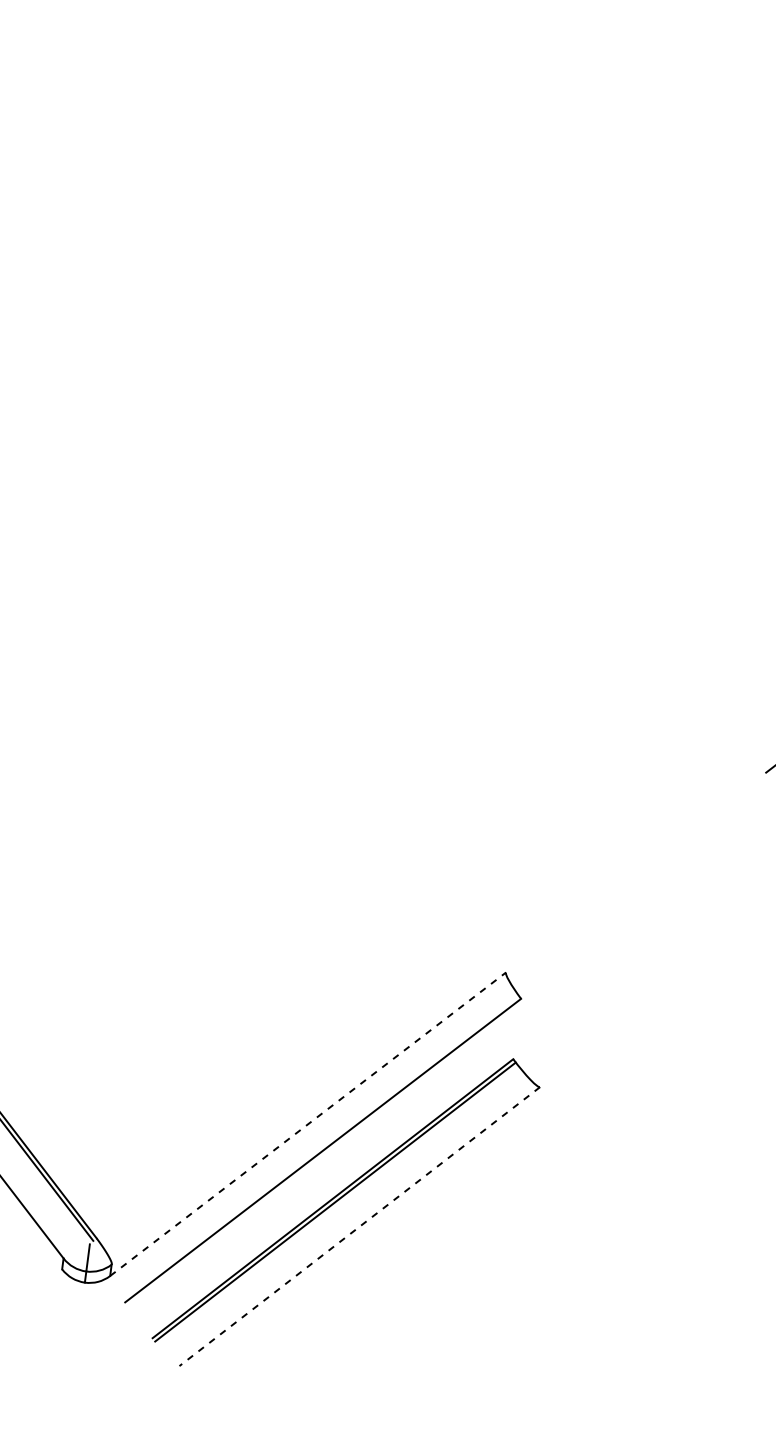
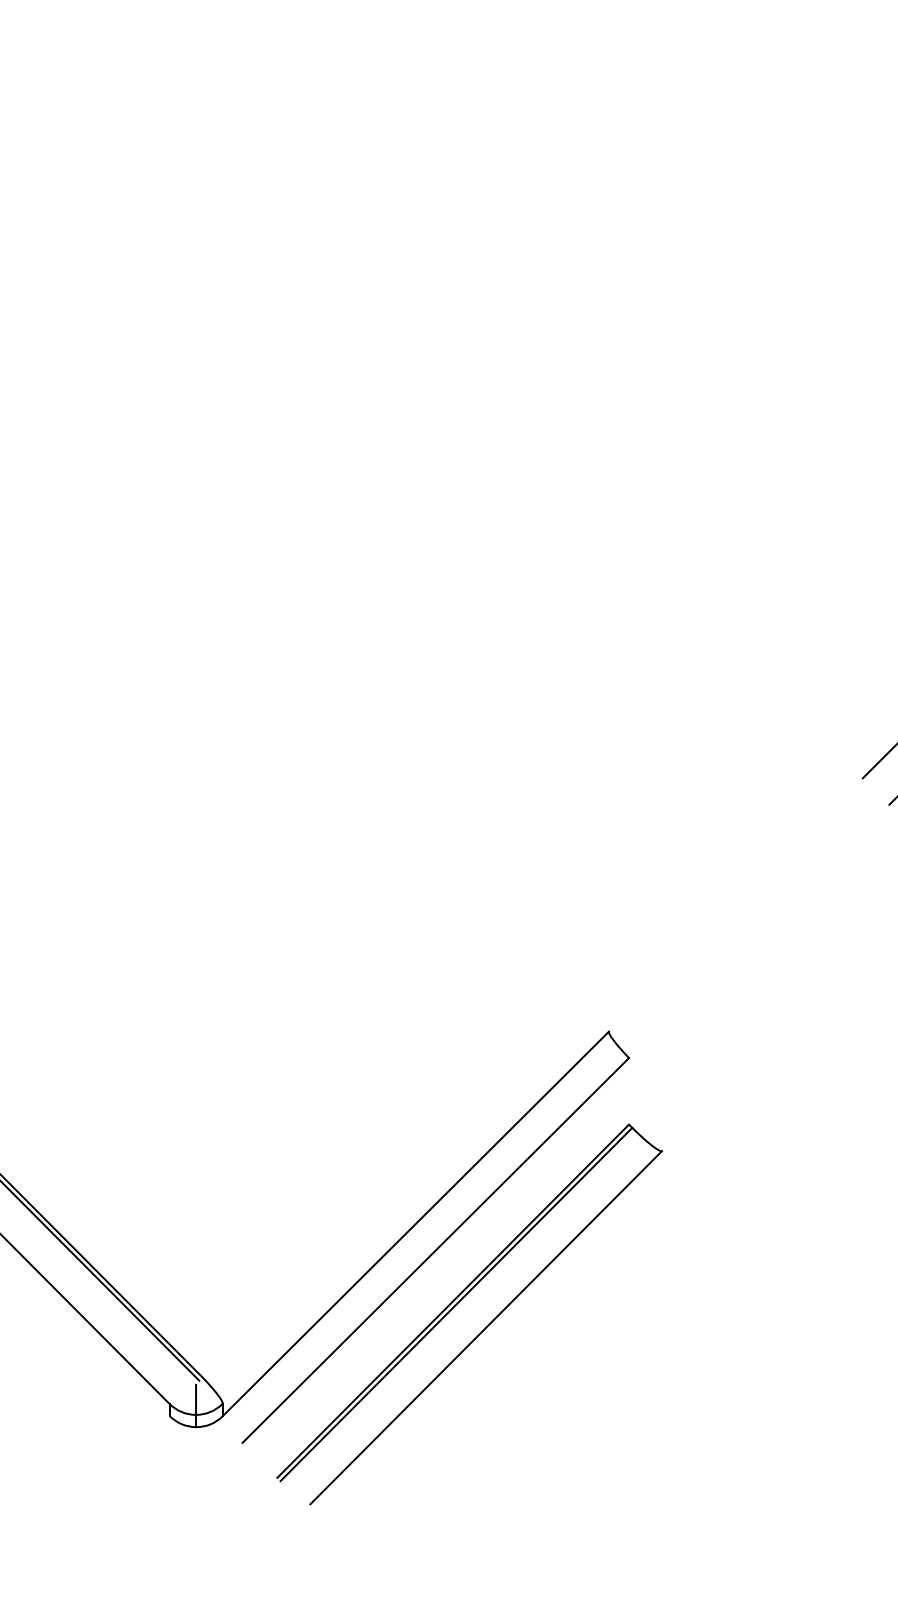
line: (307, 1123) -> (415, 1223), dashed -> solid
line: (359, 1227) -> (485, 1328), dashed -> solid

